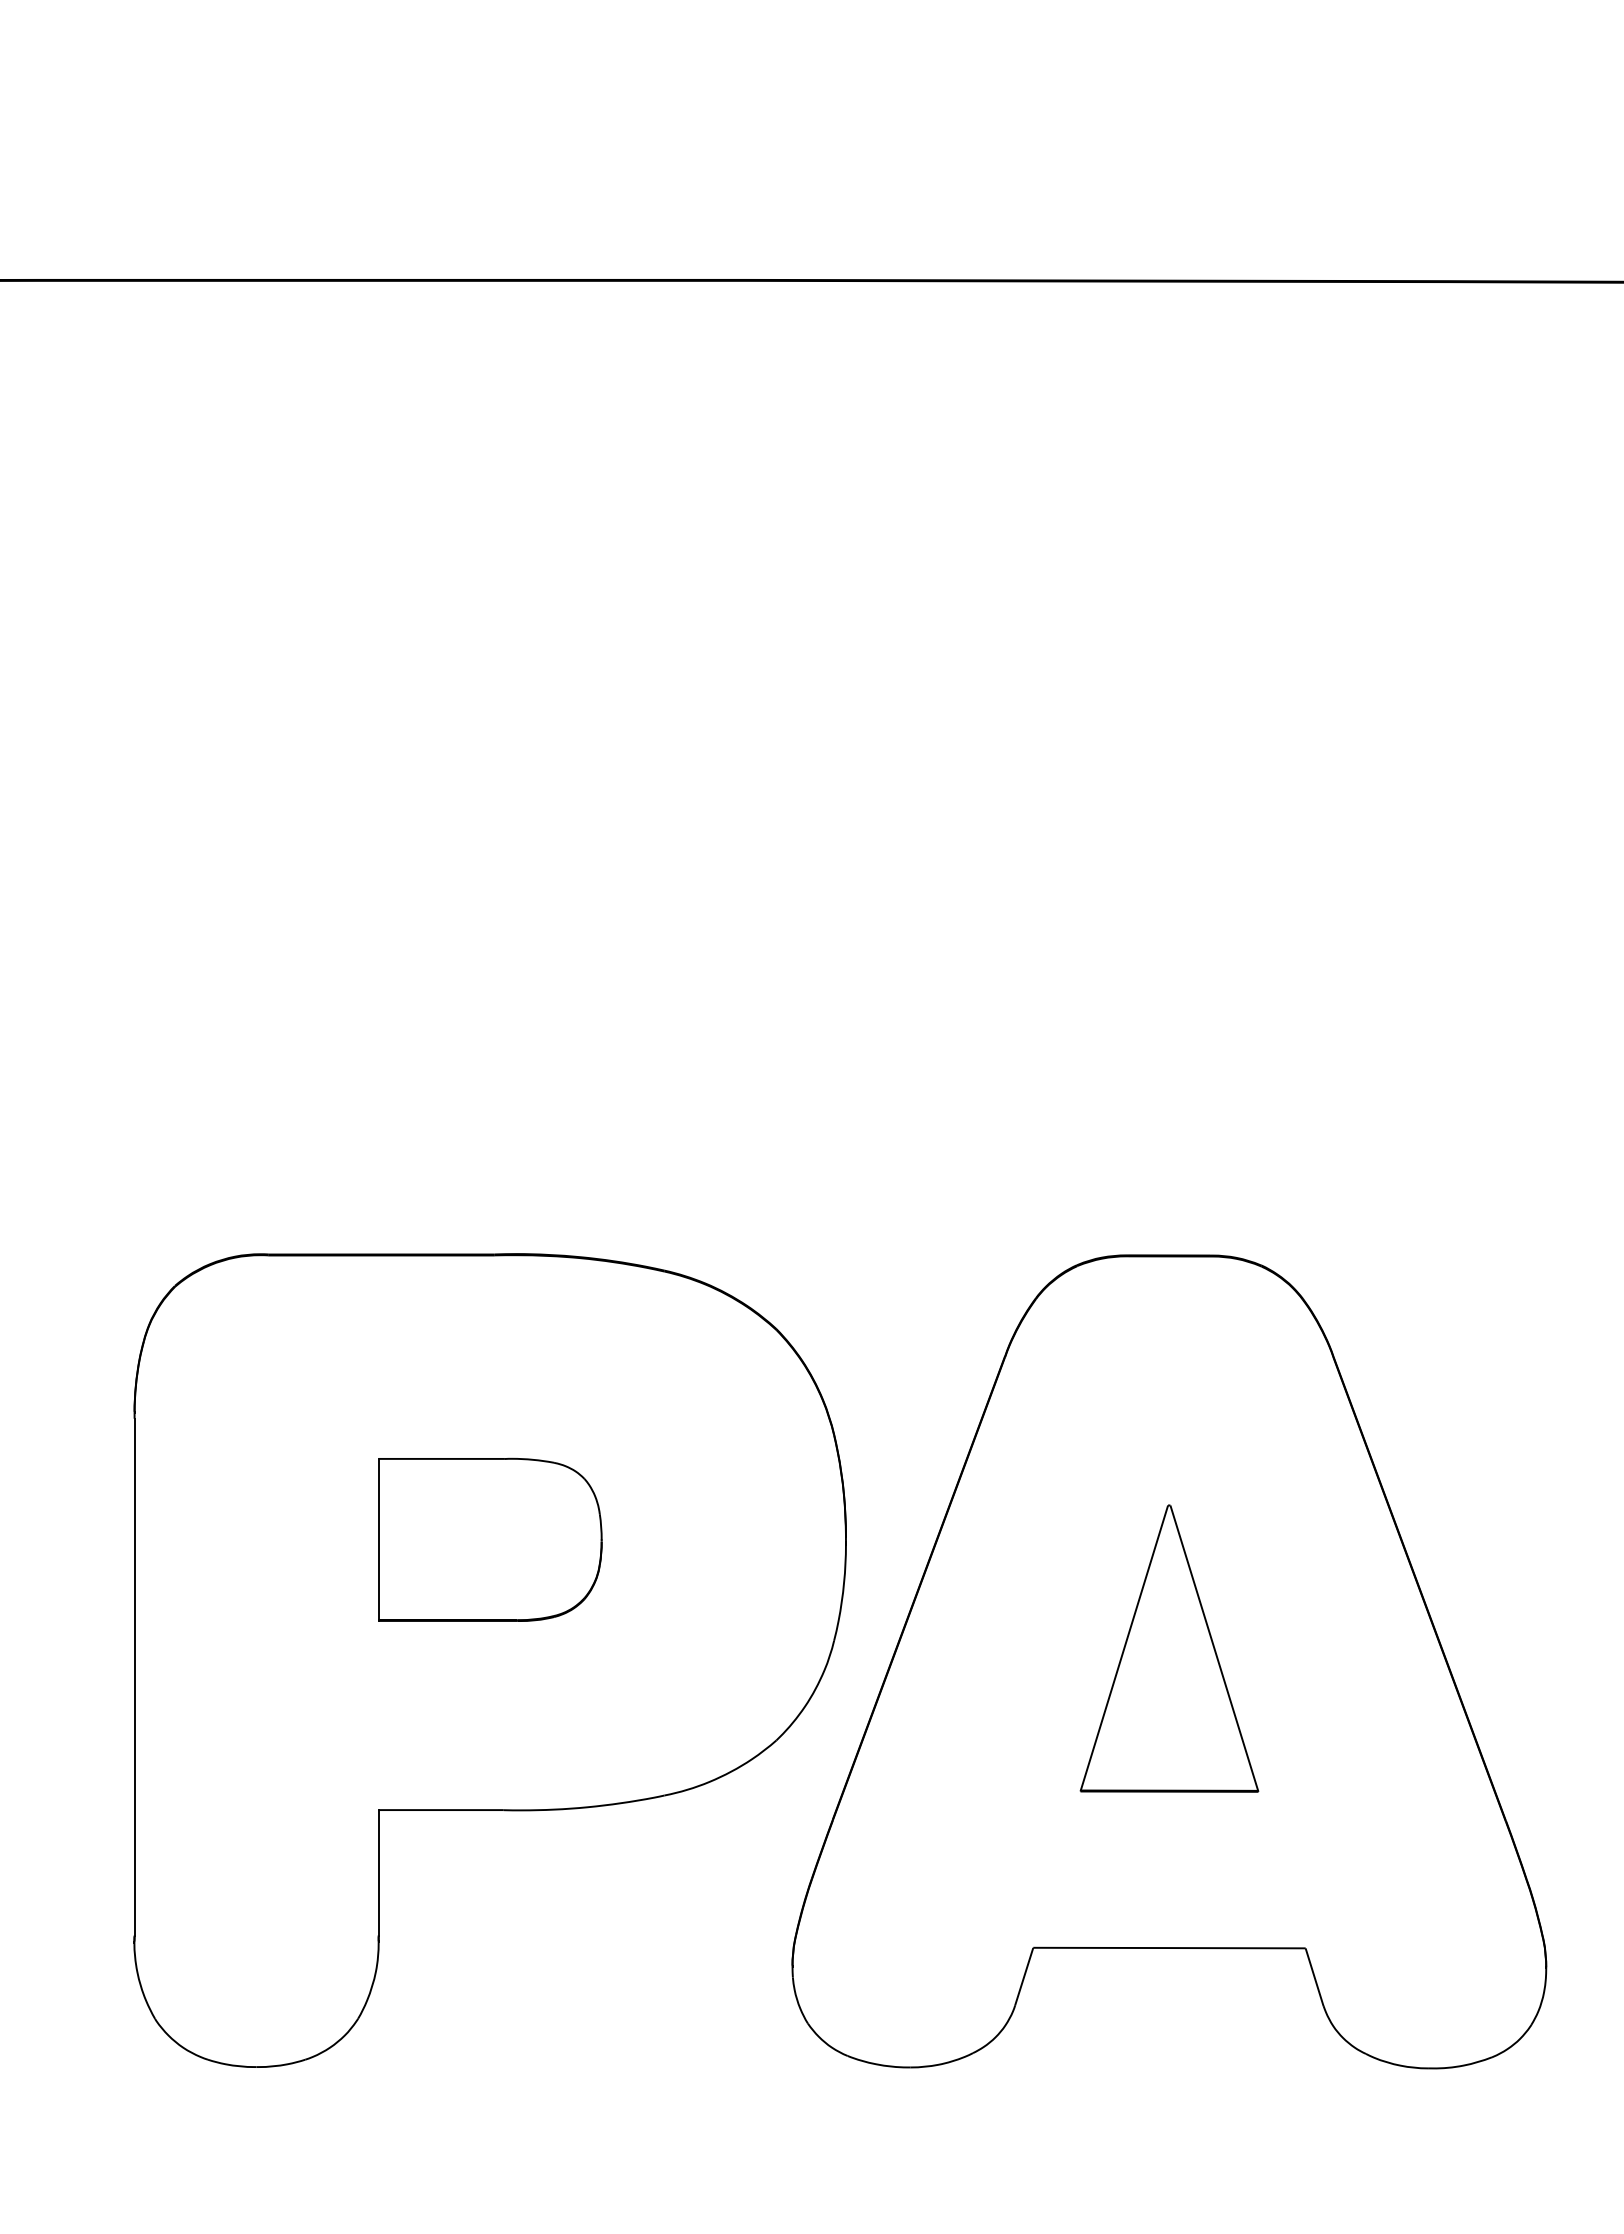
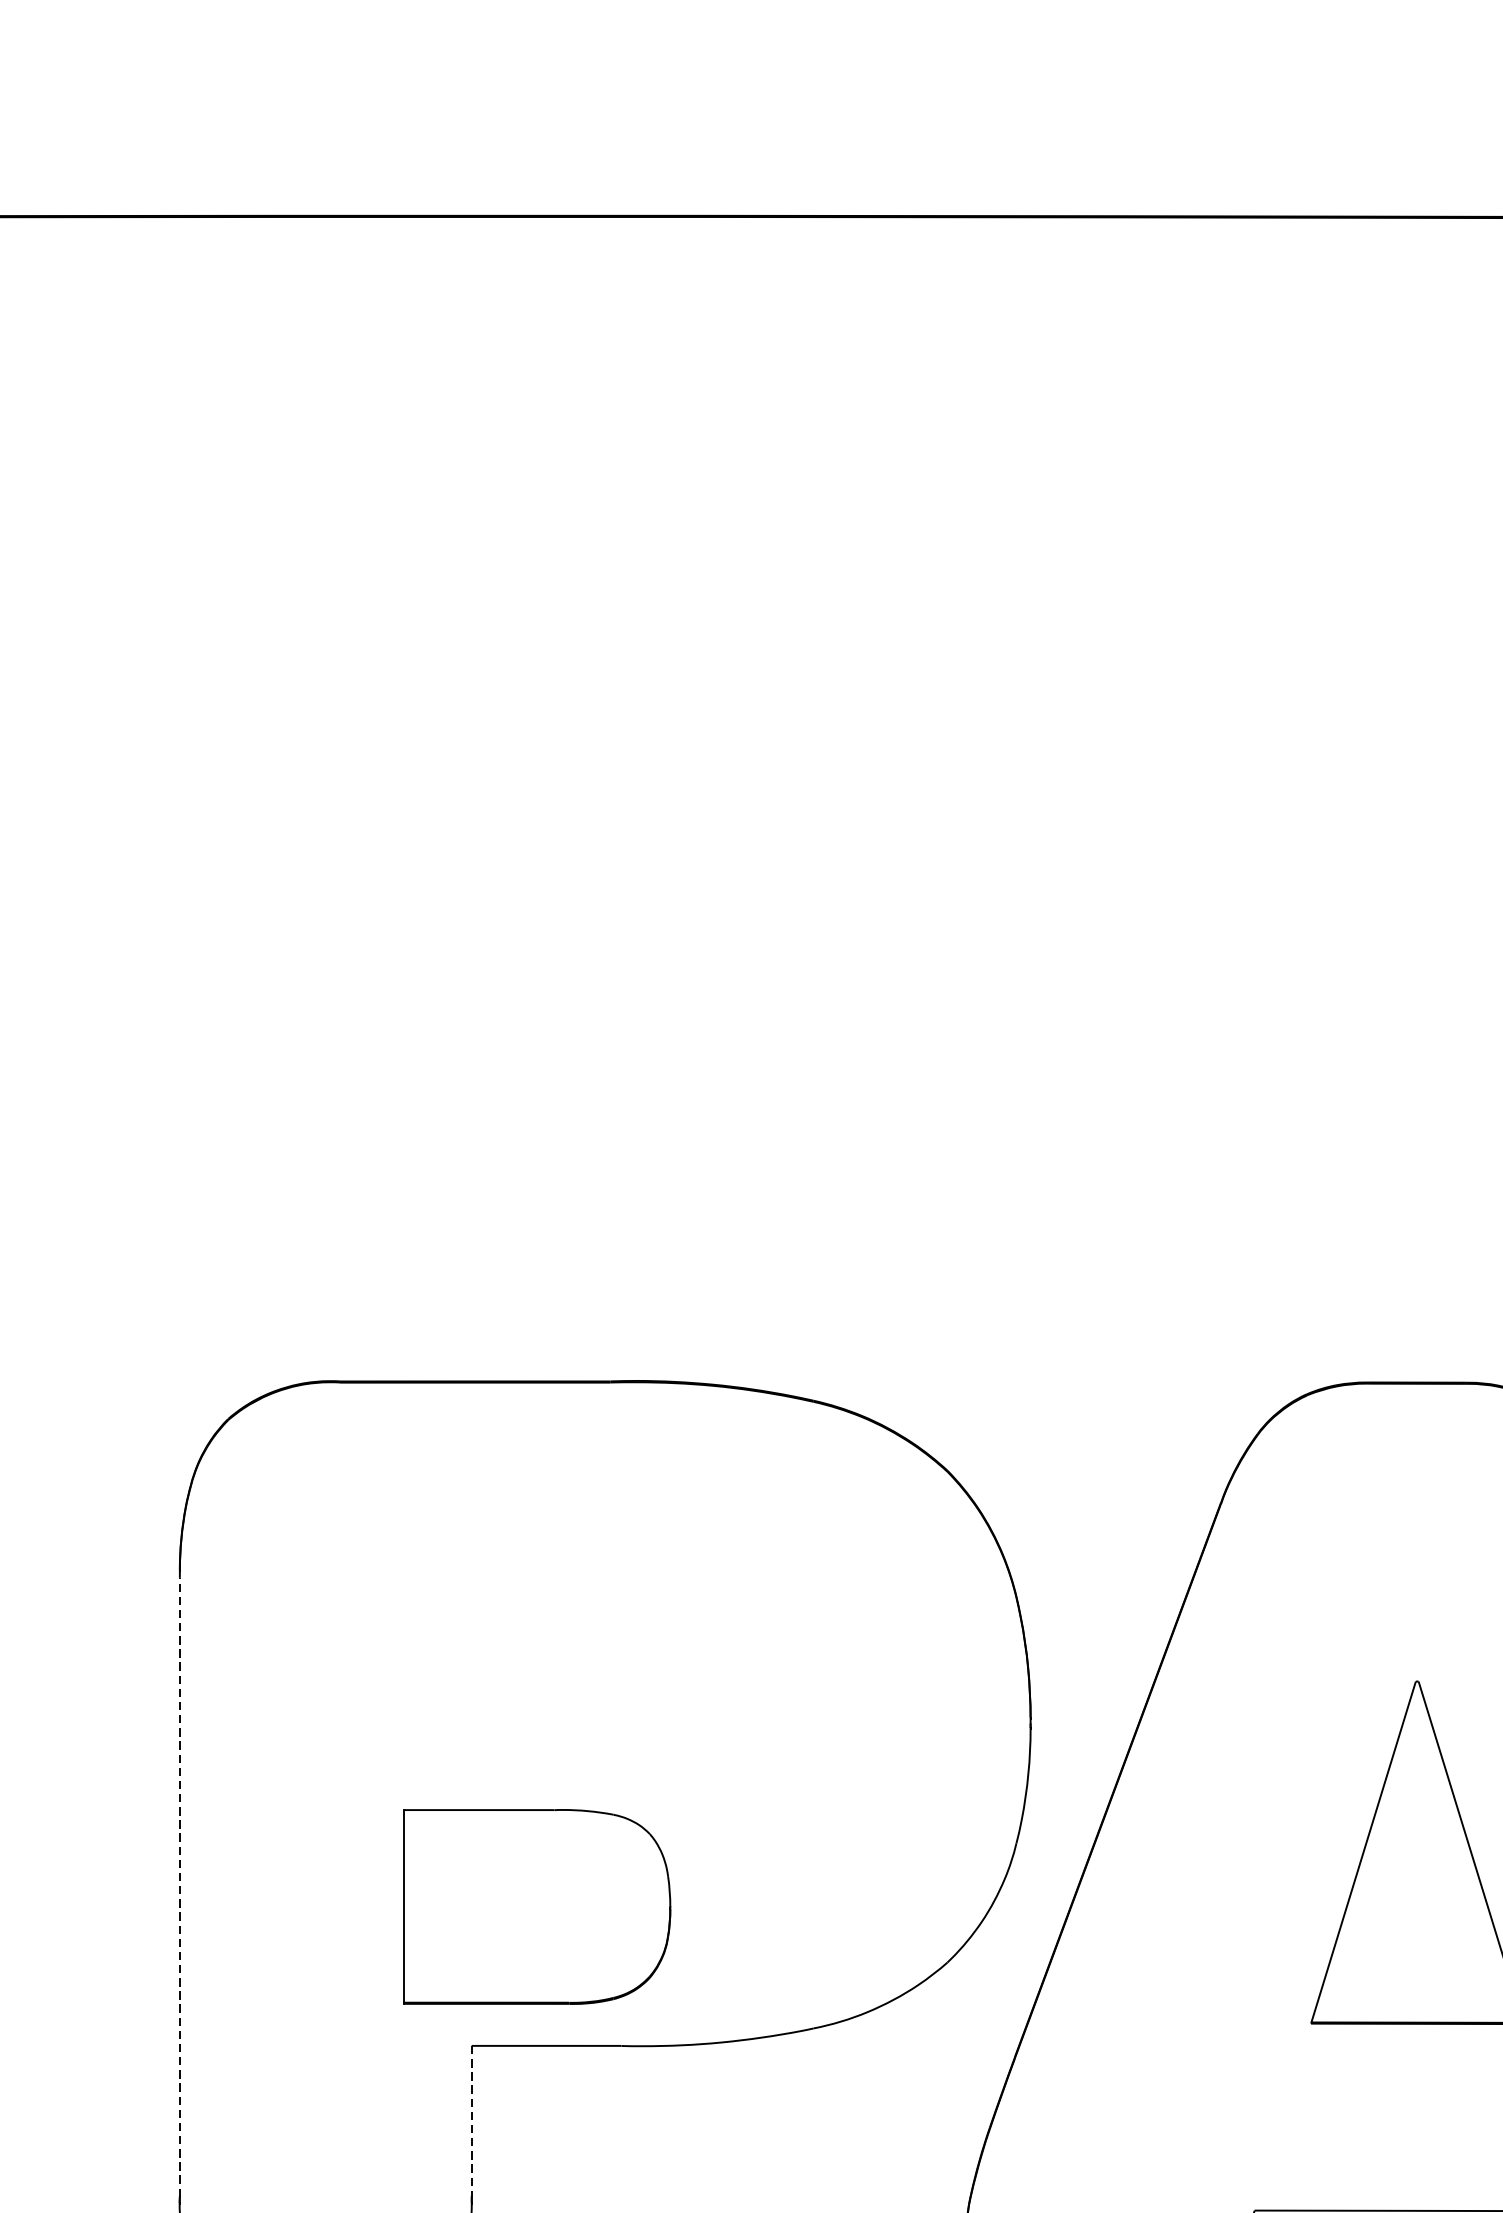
part: (490, 1539) -> (537, 1906), moved
line: (134, 1677) -> (179, 1887), solid -> dashed
line: (378, 1873) -> (471, 2121), solid -> dashed

